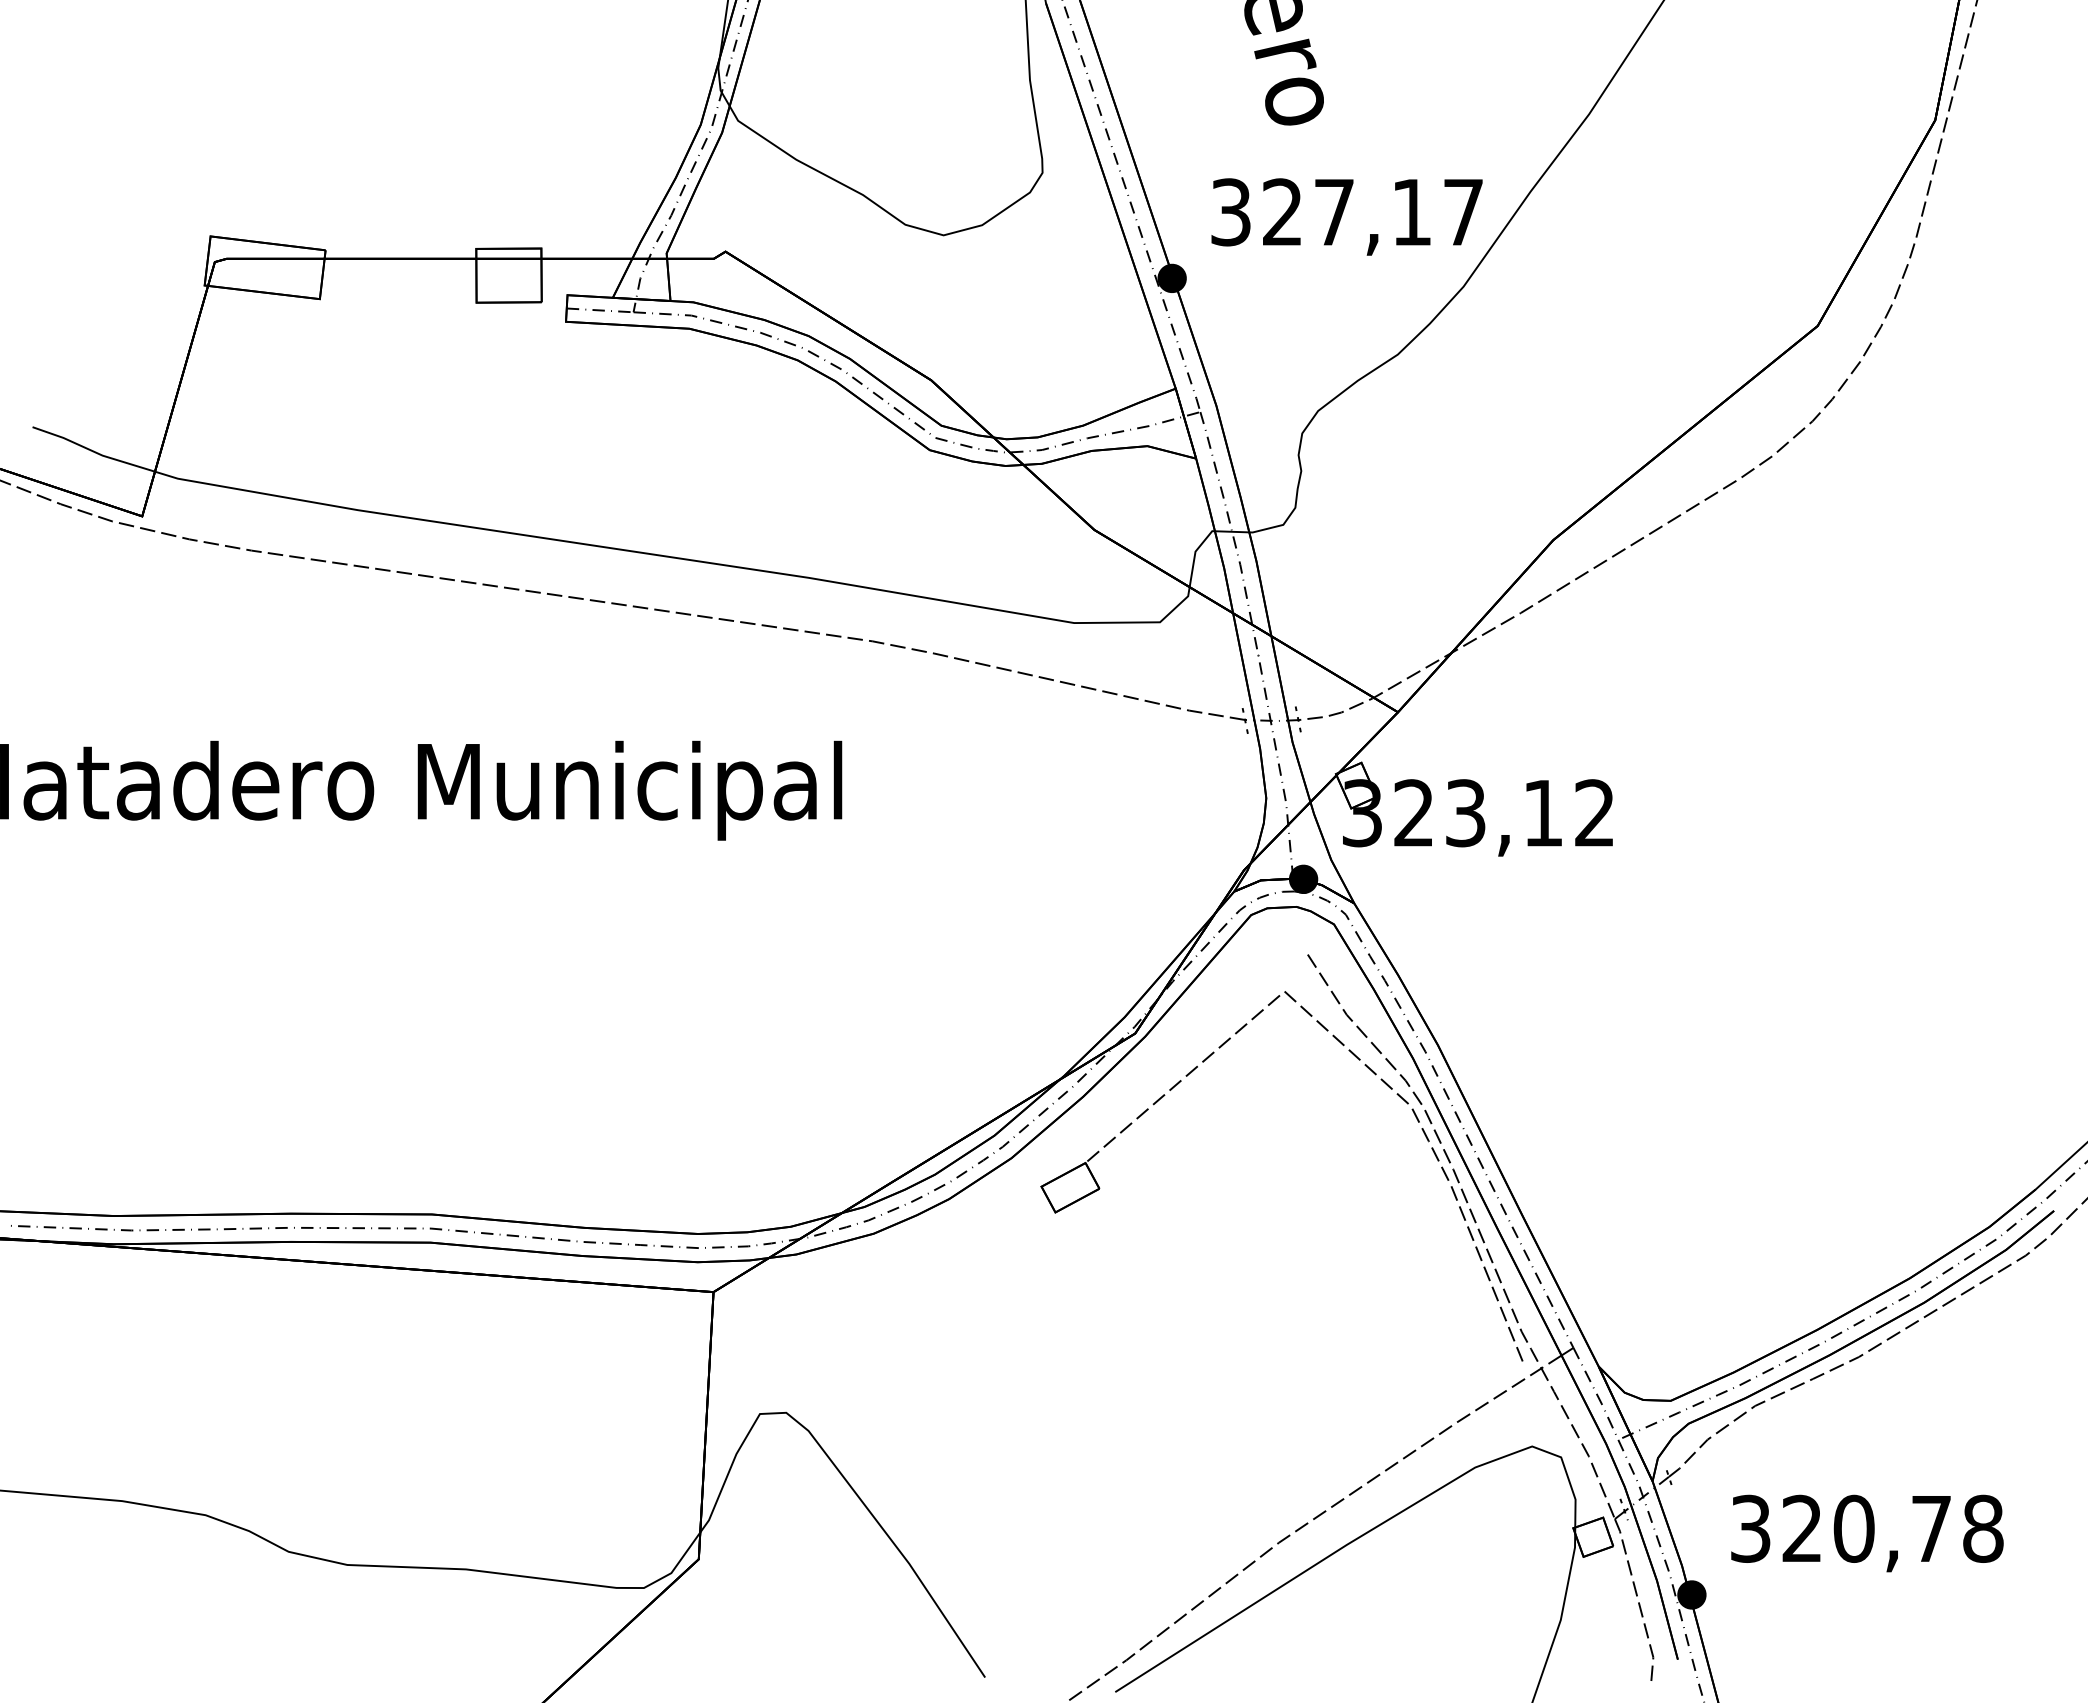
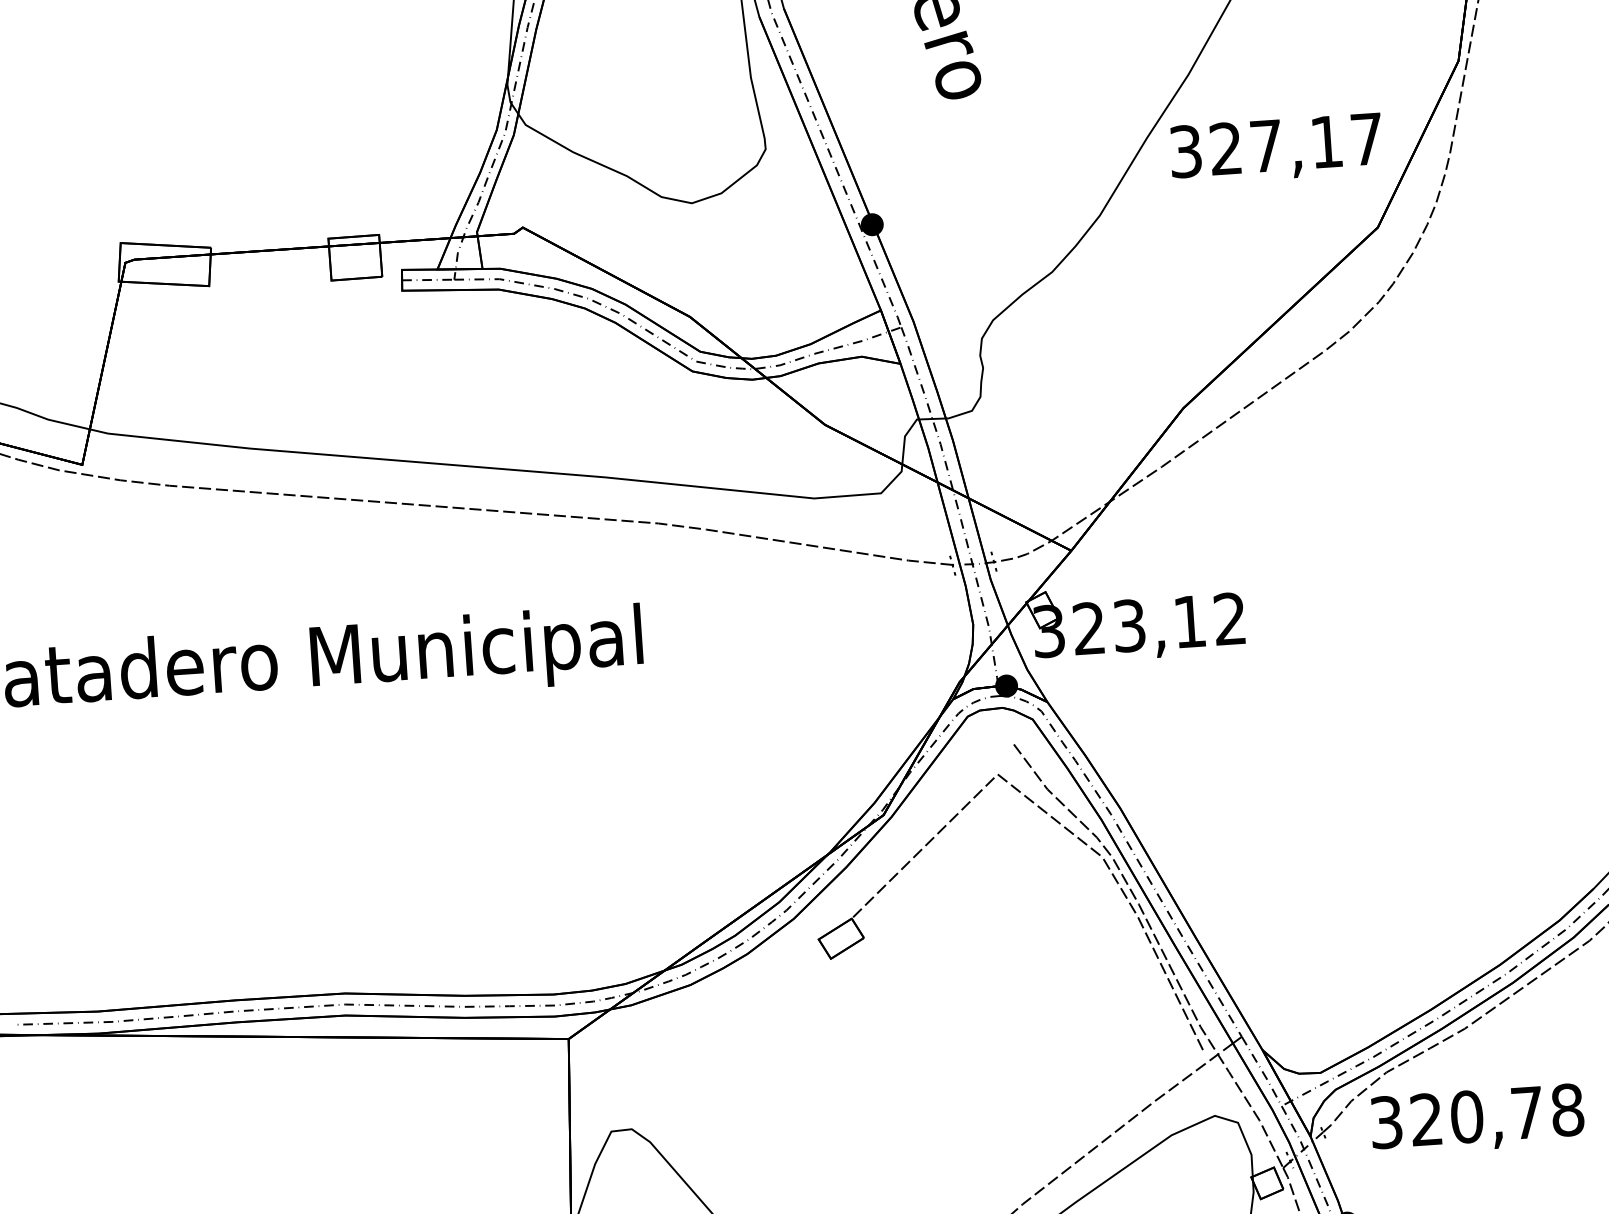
text: (1346, 216) -> (1276, 148), moved
text: (1867, 1533) -> (1477, 1119), moved

